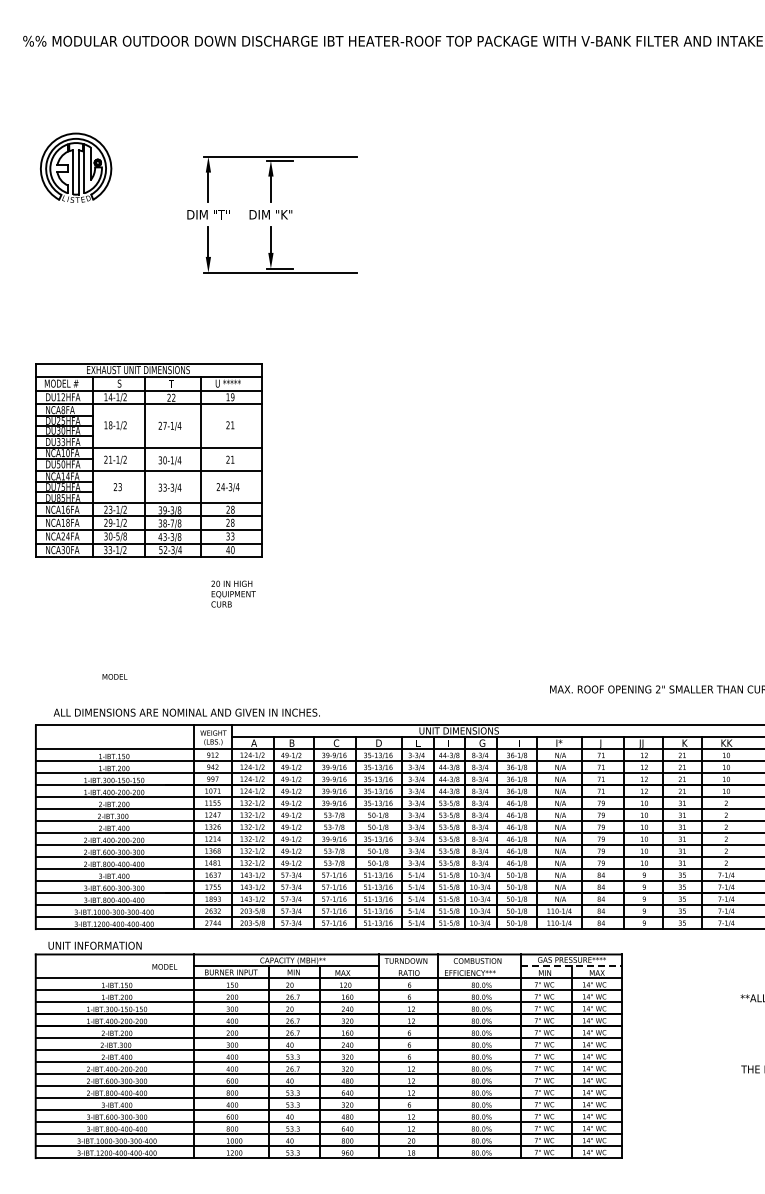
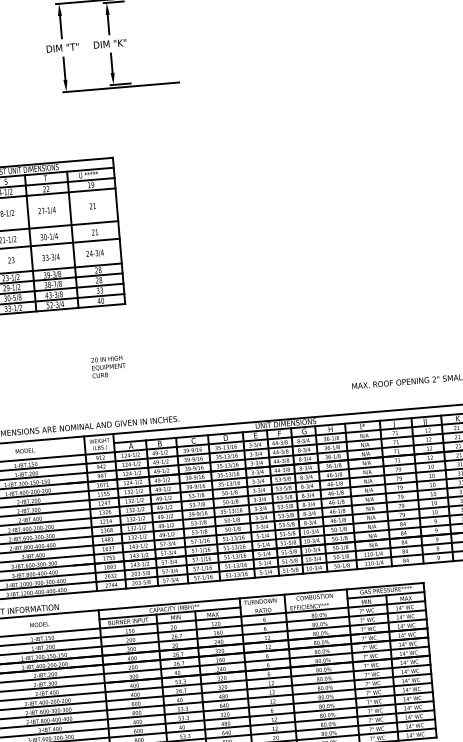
text: (233, 593) -> (108, 366), moved
text: (114, 676) -> (24, 450), moved
text: (164, 966) -> (39, 624), moved
line: (571, 966) -> (386, 595), dashed -> solid

